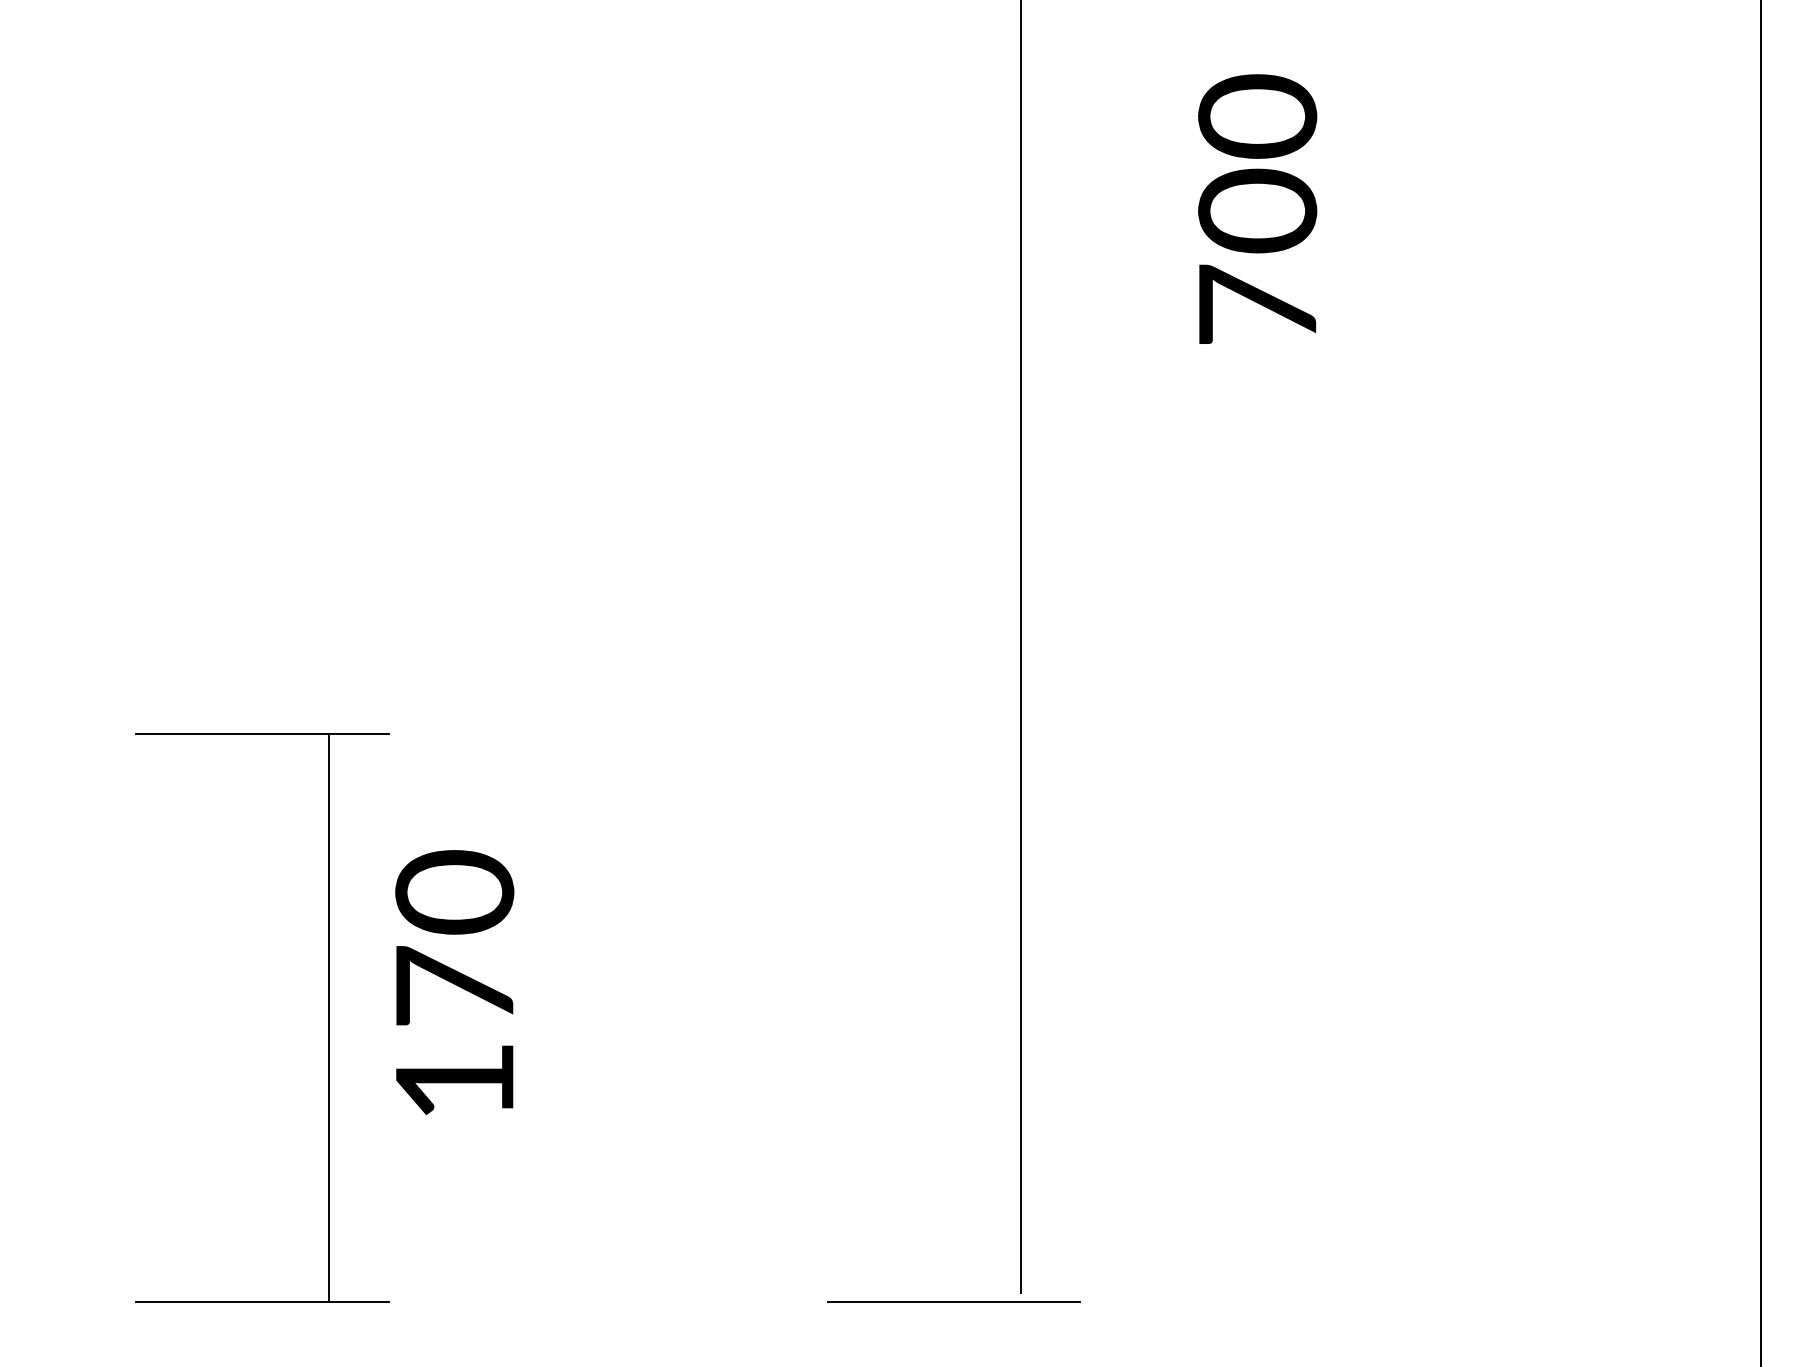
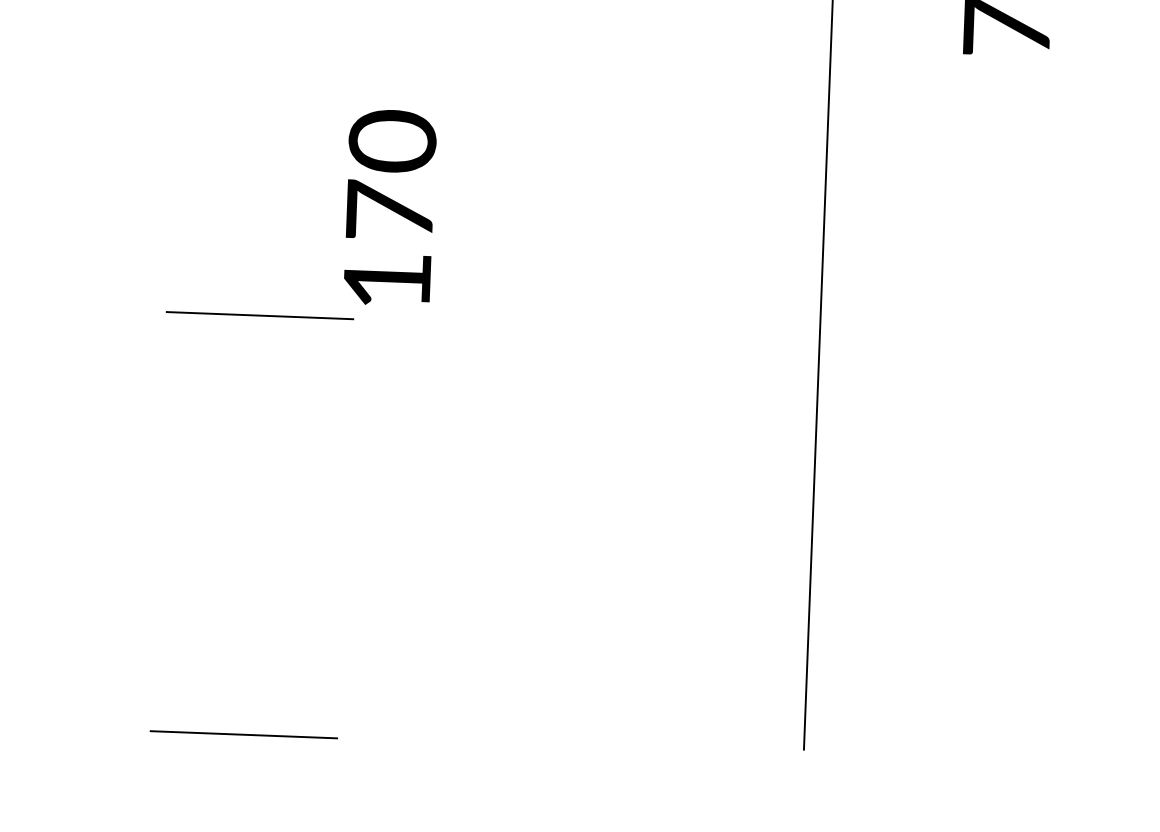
text: (454, 982) -> (389, 207), moved
line: (329, 1017) -> (301, 526), removed
line: (953, 1301) -> (754, 754), removed

